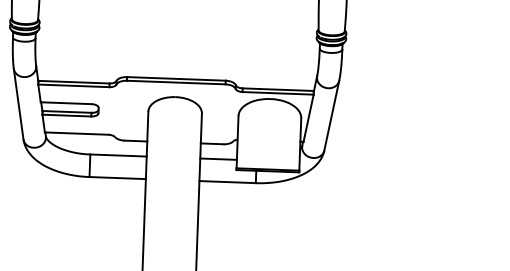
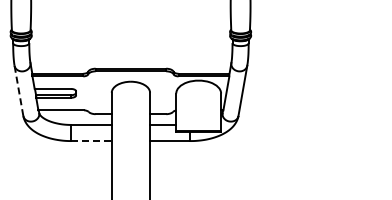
line: (19, 105) -> (19, 91), solid -> dashed
line: (118, 178) -> (92, 141), solid -> dashed

